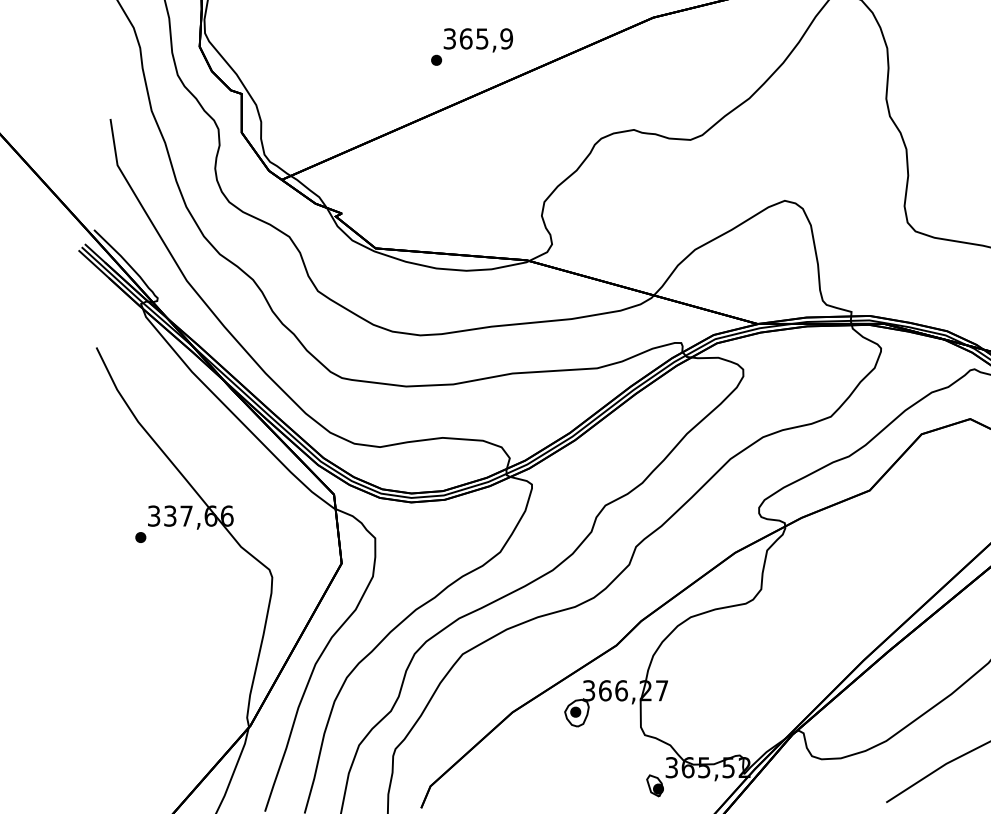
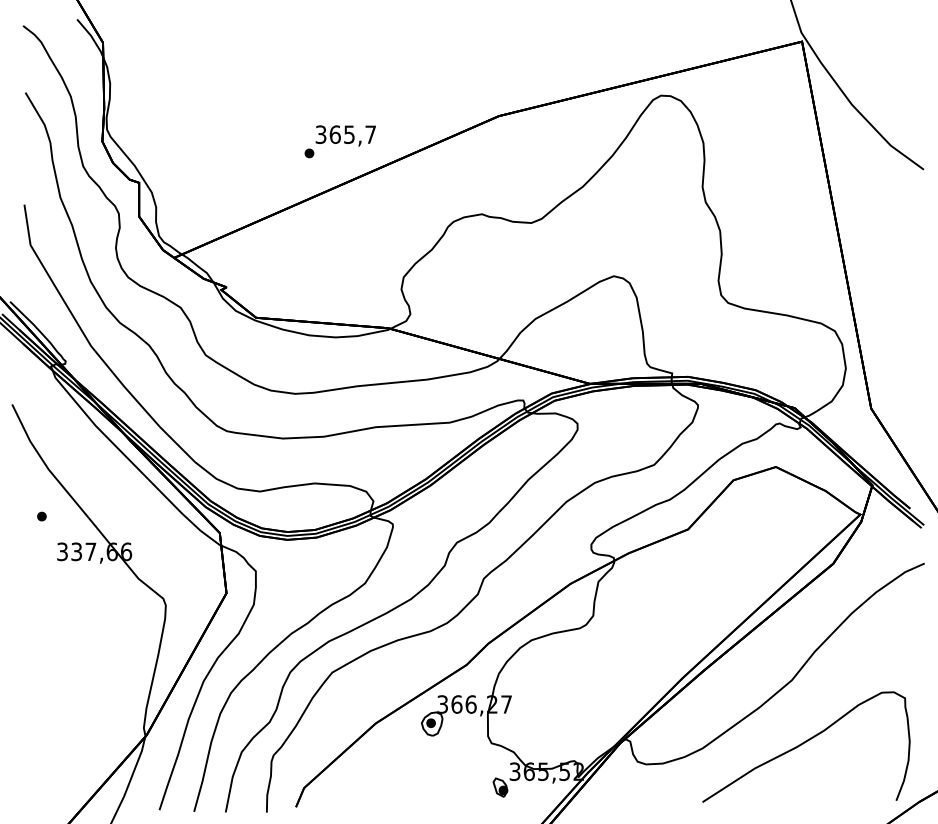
text: (506, 38) -> (370, 134), 365,9 -> 365,7
part: (140, 537) -> (41, 516), moved

